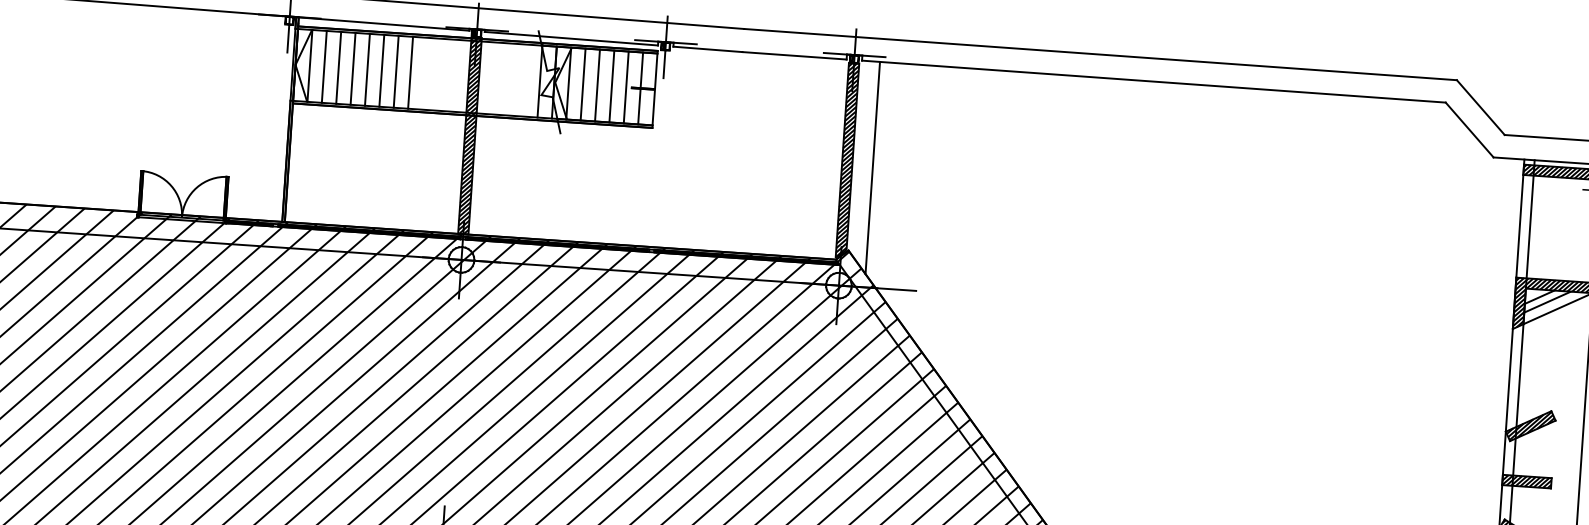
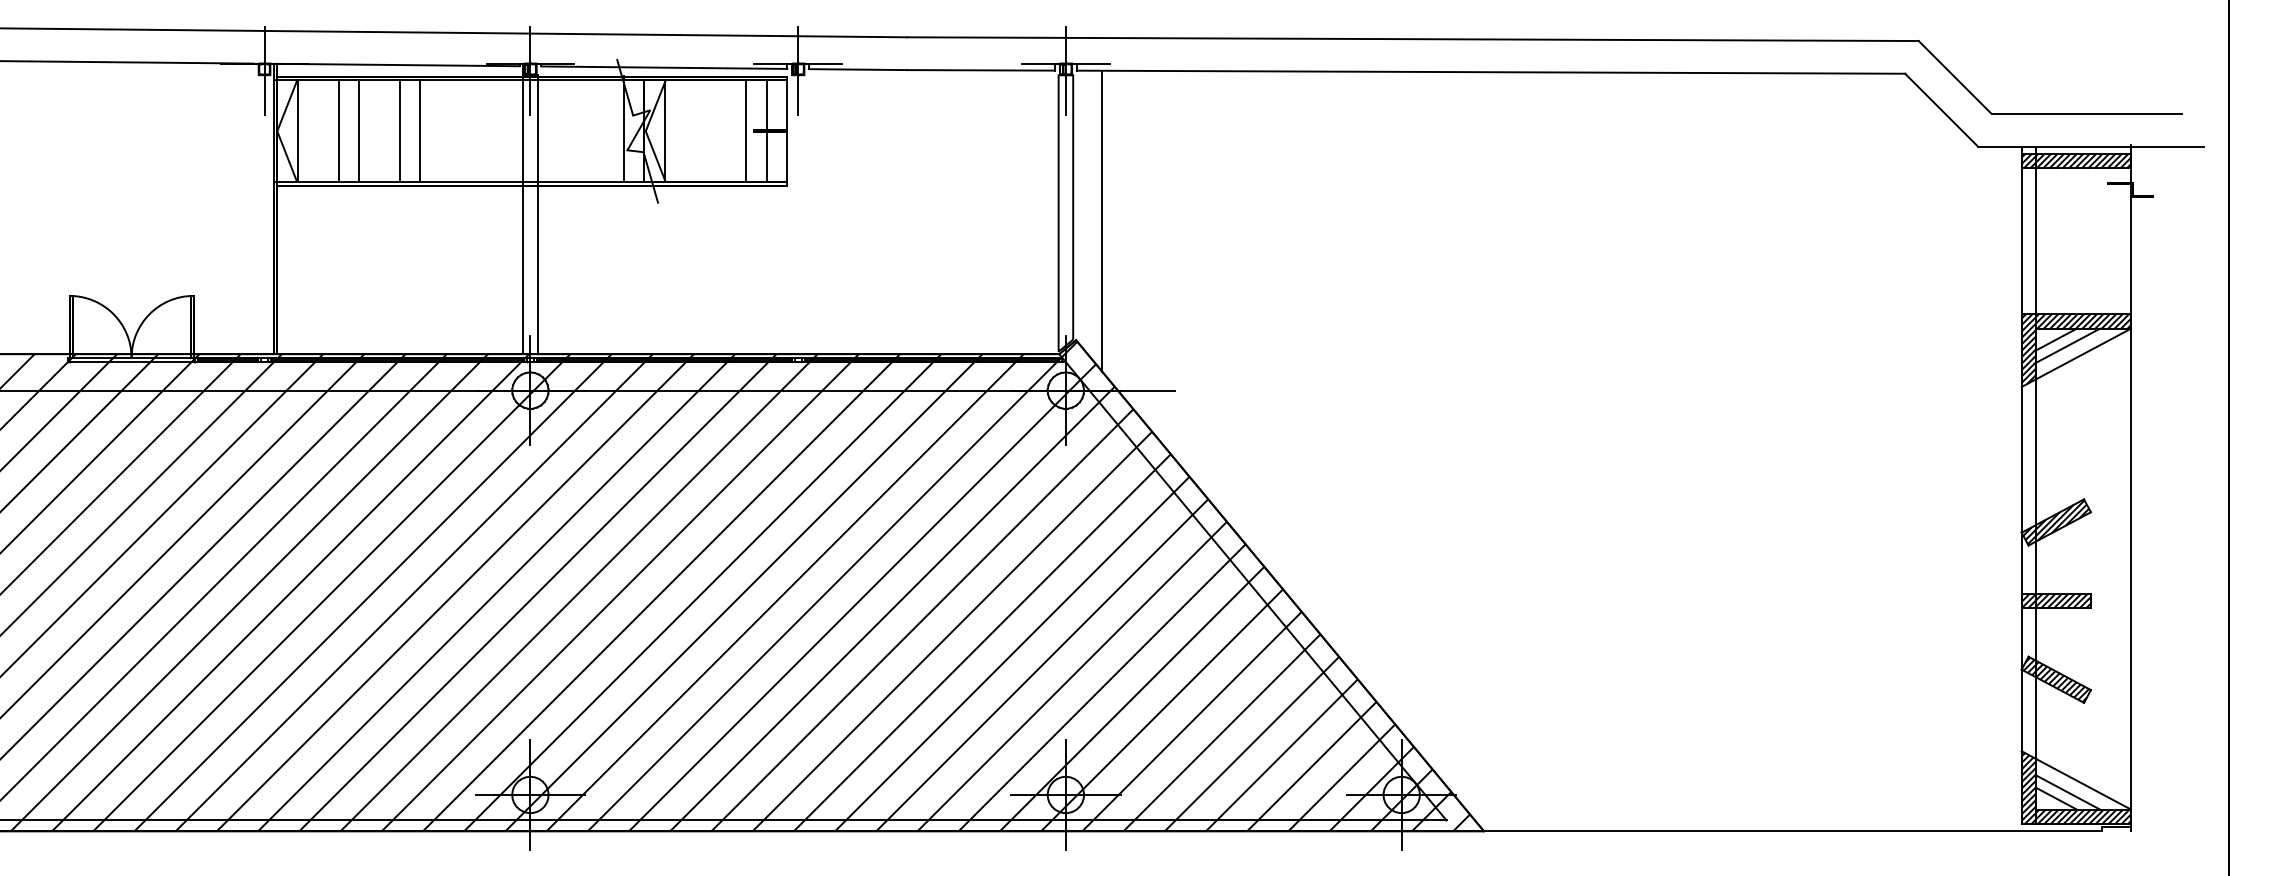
line: (324, 67) -> (318, 131), removed
line: (367, 70) -> (379, 131), removed
line: (410, 72) -> (440, 131), removed
line: (583, 84) -> (685, 131), removed
line: (597, 85) -> (705, 131), removed
line: (612, 86) -> (726, 131), removed
hatch: (470, 132) -> (530, 209), removed
hatch: (847, 160) -> (1065, 212), removed

